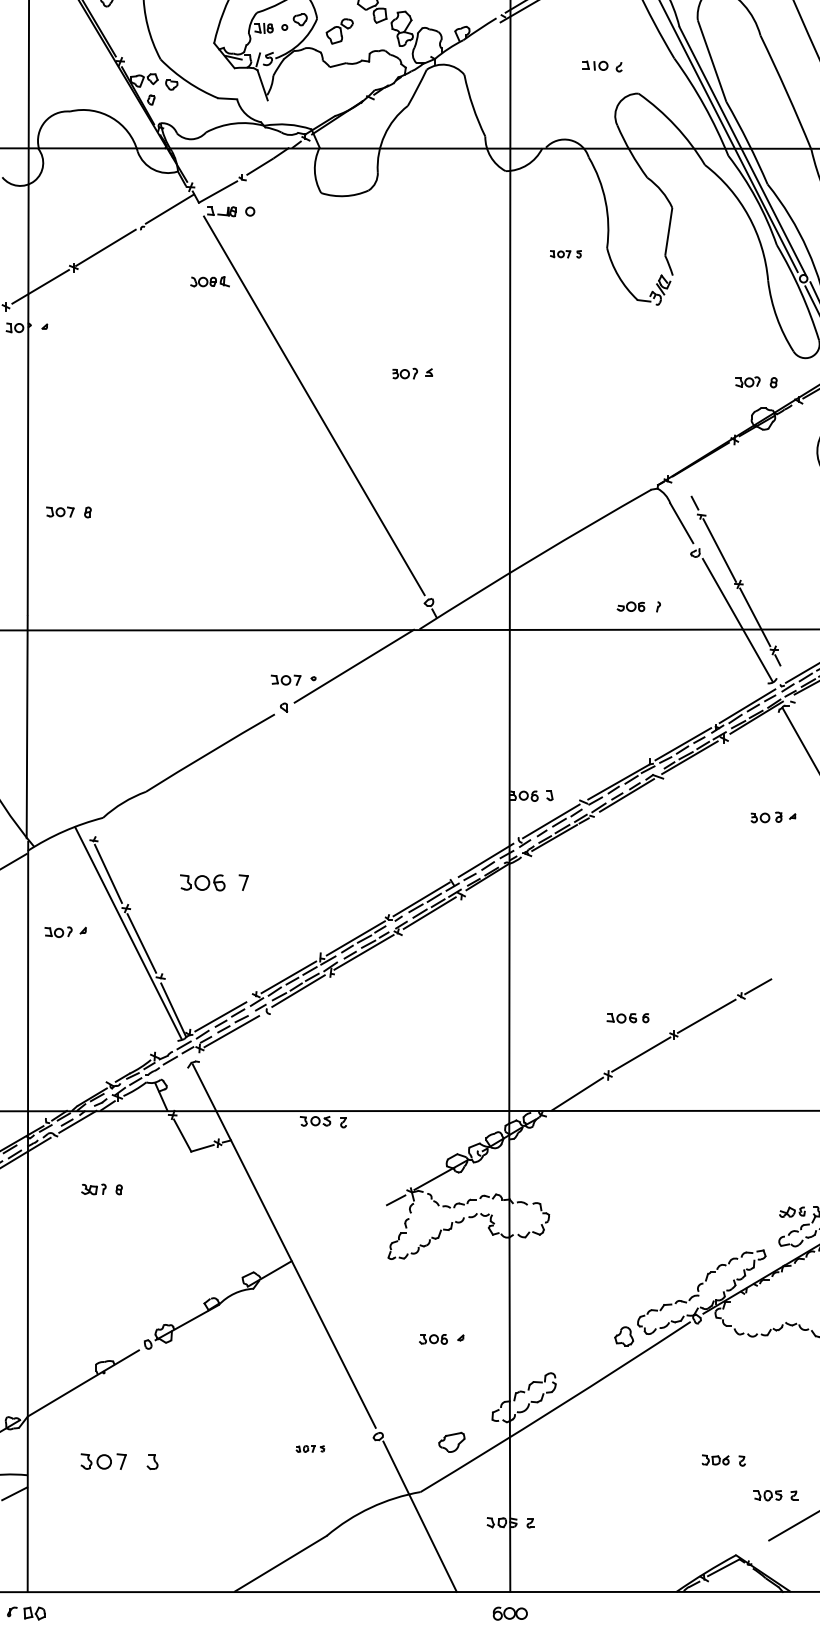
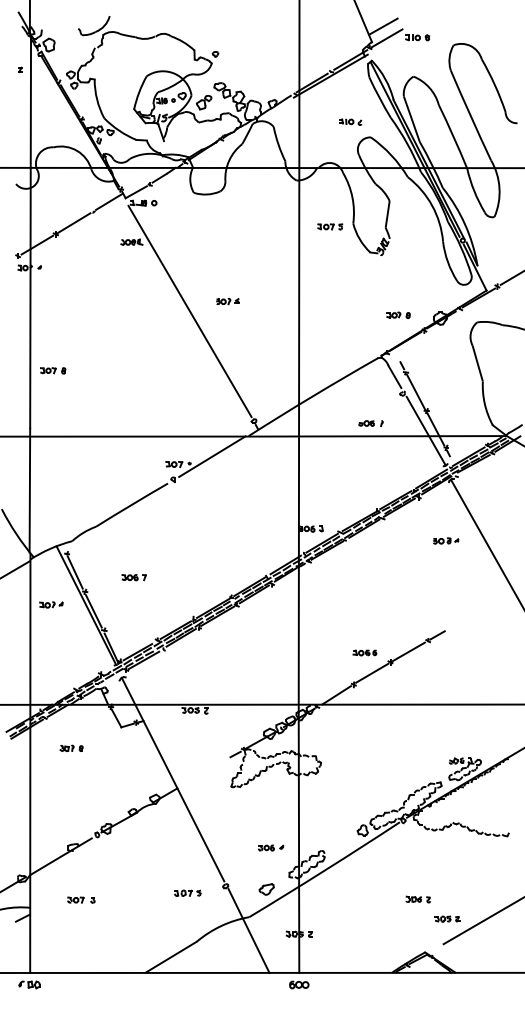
part: (566, 253) -> (330, 226), size x1.43
part: (412, 373) -> (227, 301), moved
part: (756, 382) -> (398, 315), moved
part: (212, 882) -> (133, 577), size x0.62
part: (440, 1338) -> (270, 847), moved
part: (309, 1447) -> (187, 892), size x1.67
part: (119, 1460) -> (81, 899), size x0.62

